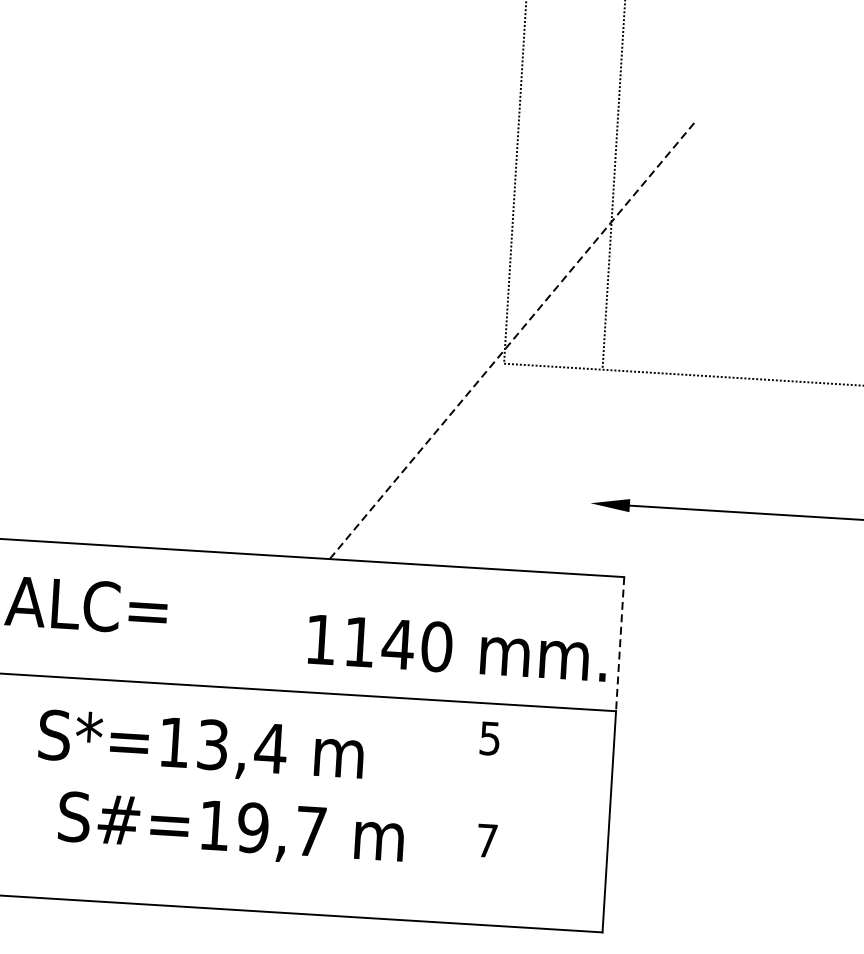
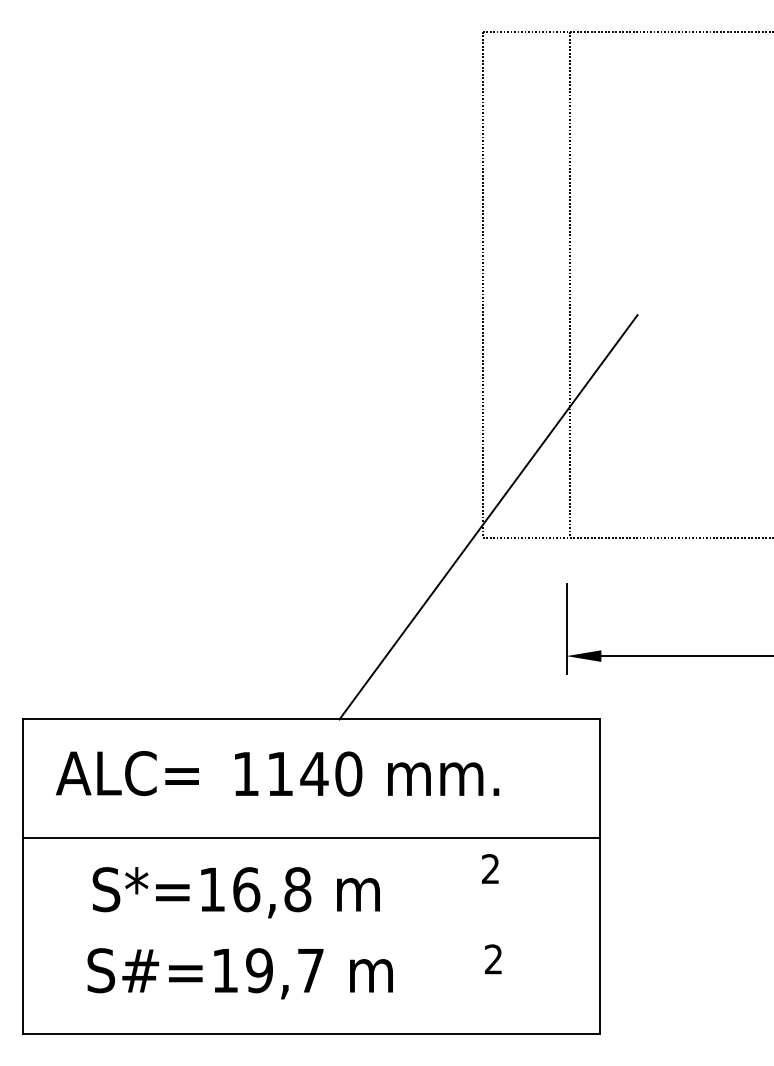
line: (511, 341) -> (488, 517), dashed -> solid
line: (592, 472) -> (566, 628), added
line: (620, 644) -> (600, 779), dashed -> solid
text: (458, 647) -> (367, 773), moved
text: (489, 738) -> (490, 869), 5 -> 2
text: (242, 746) -> (272, 889), S*=13,4 -> S*=16,8
text: (230, 829) -> (239, 973), moved
text: (487, 840) -> (493, 959), 7 -> 2

